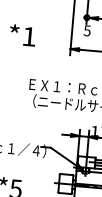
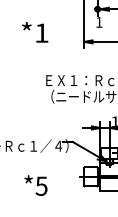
text: (86, 30) -> (98, 22), 5 -> 1

